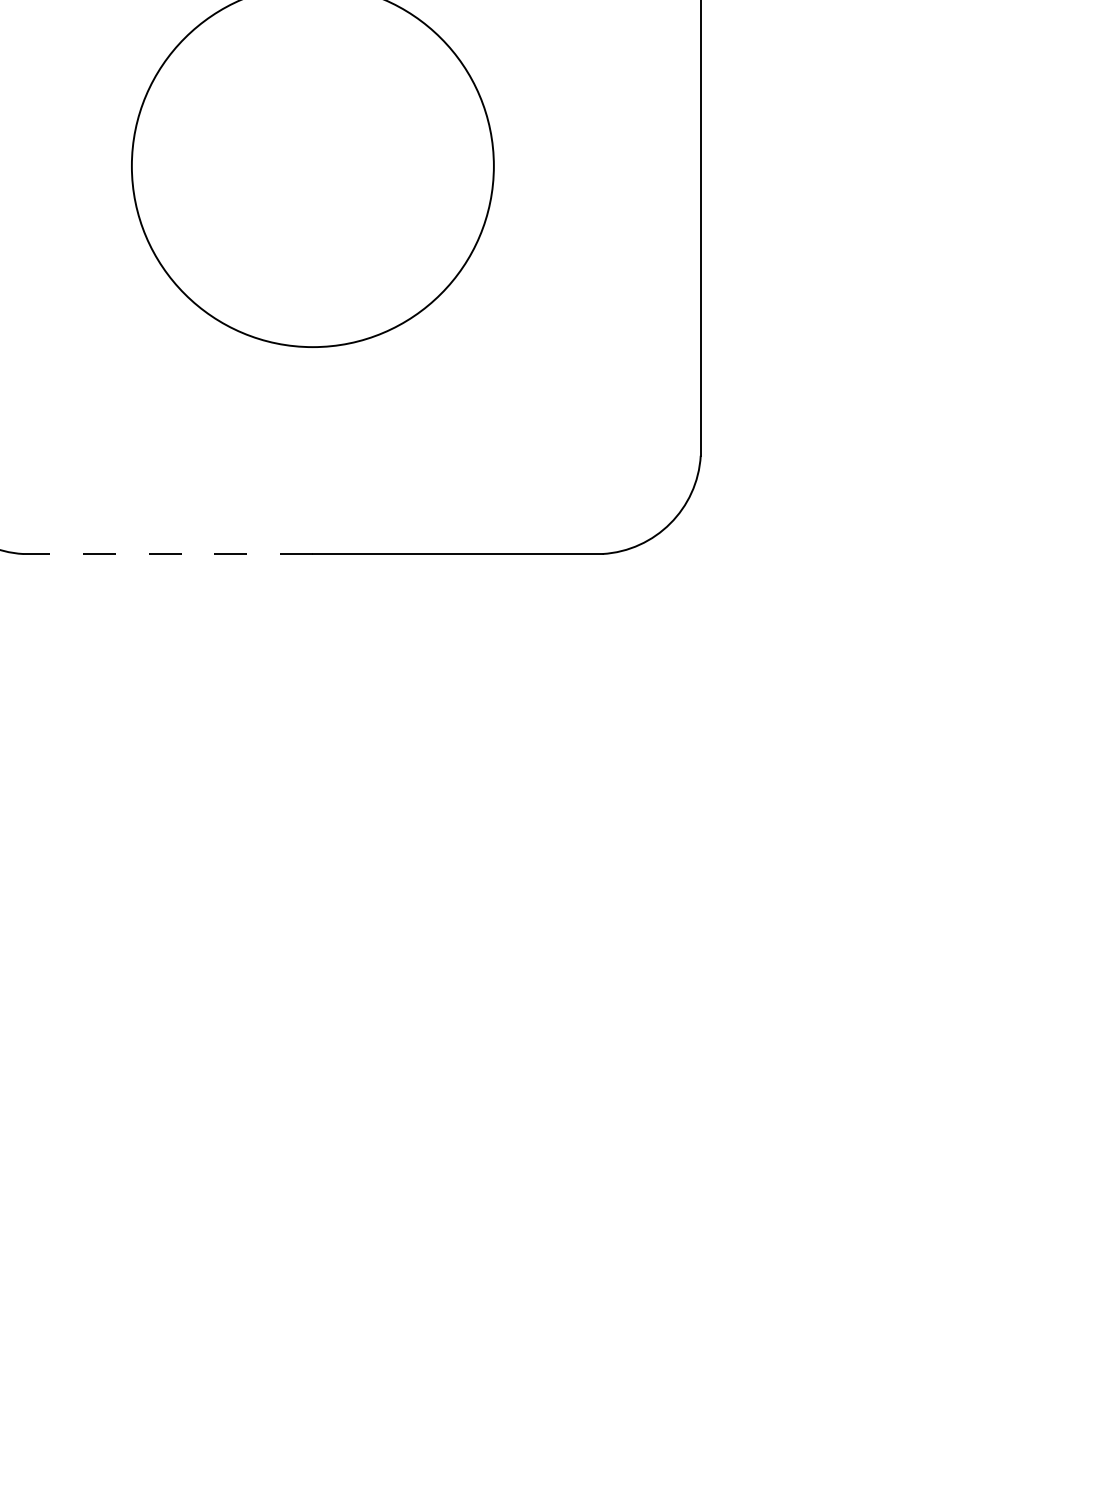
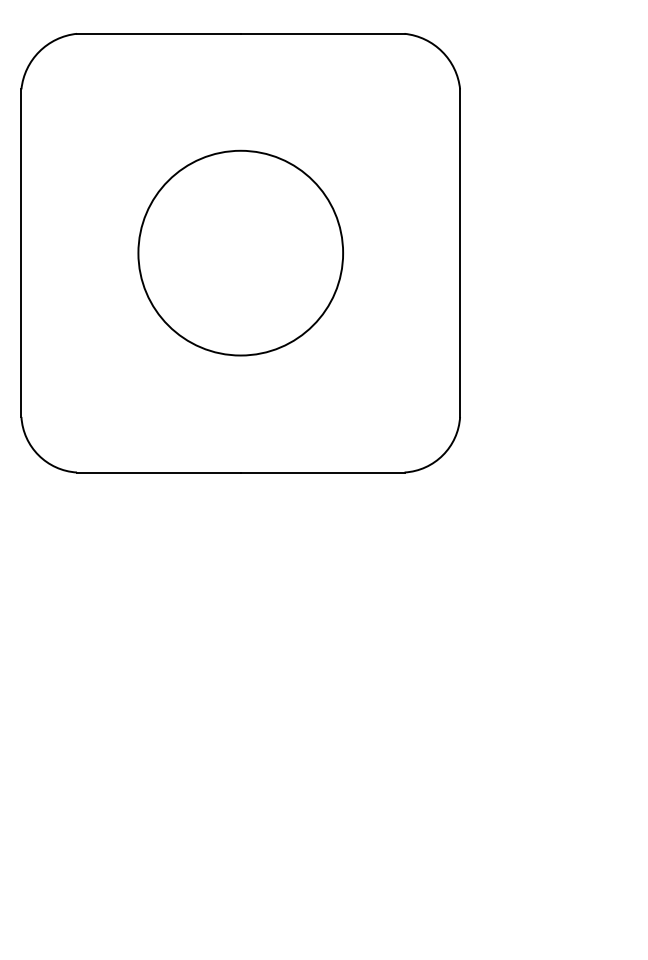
line: (167, 553) -> (158, 472), dashed -> solid

